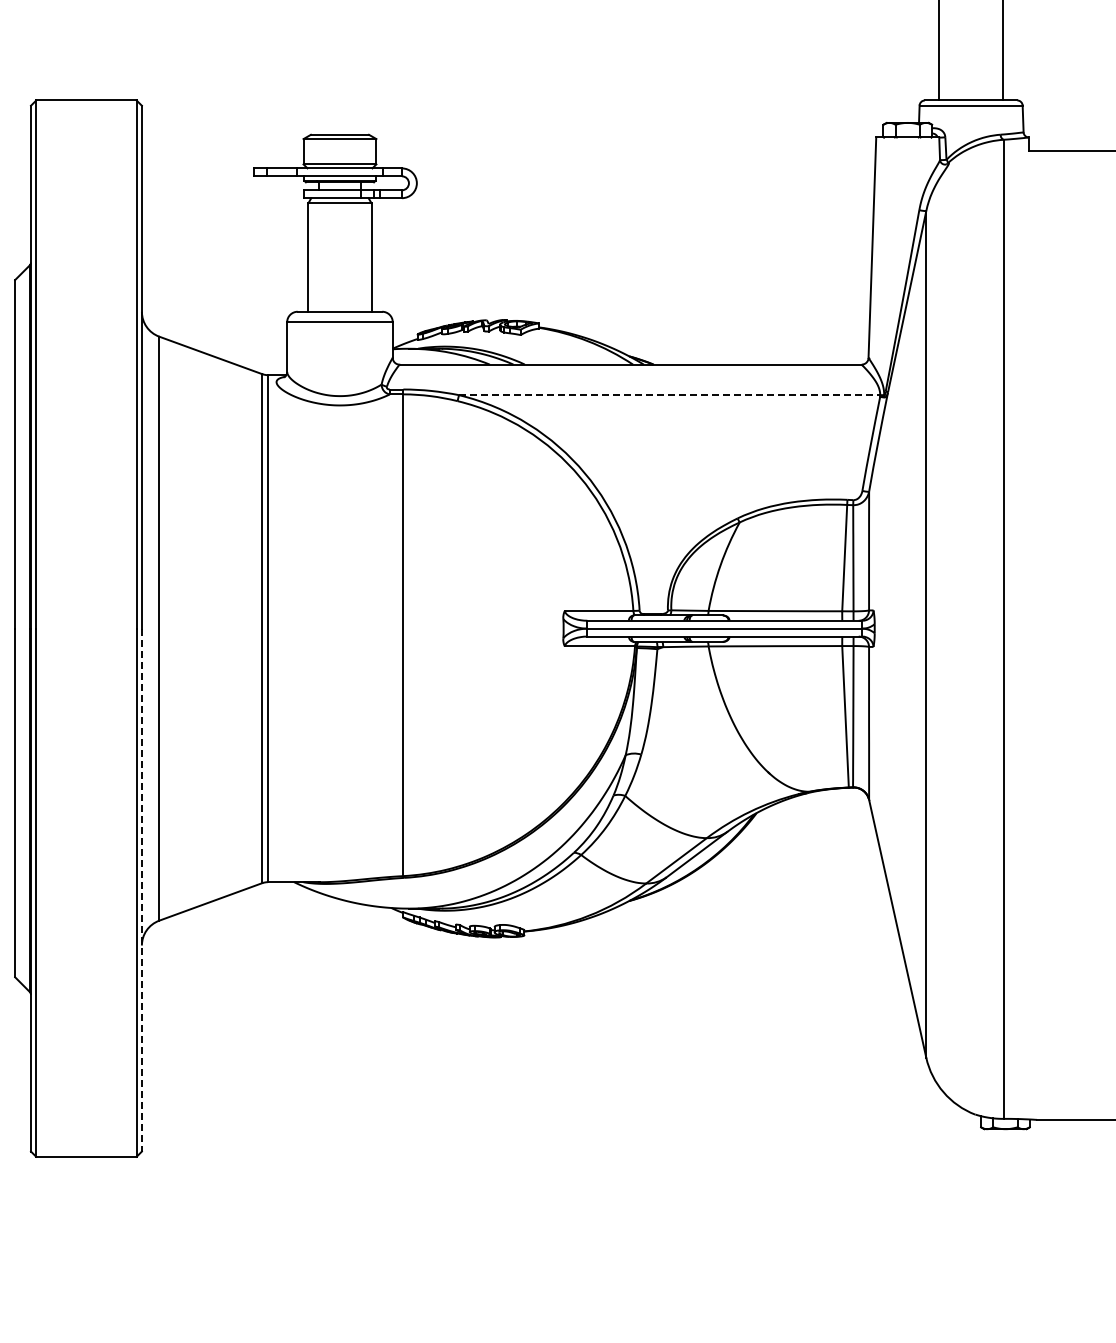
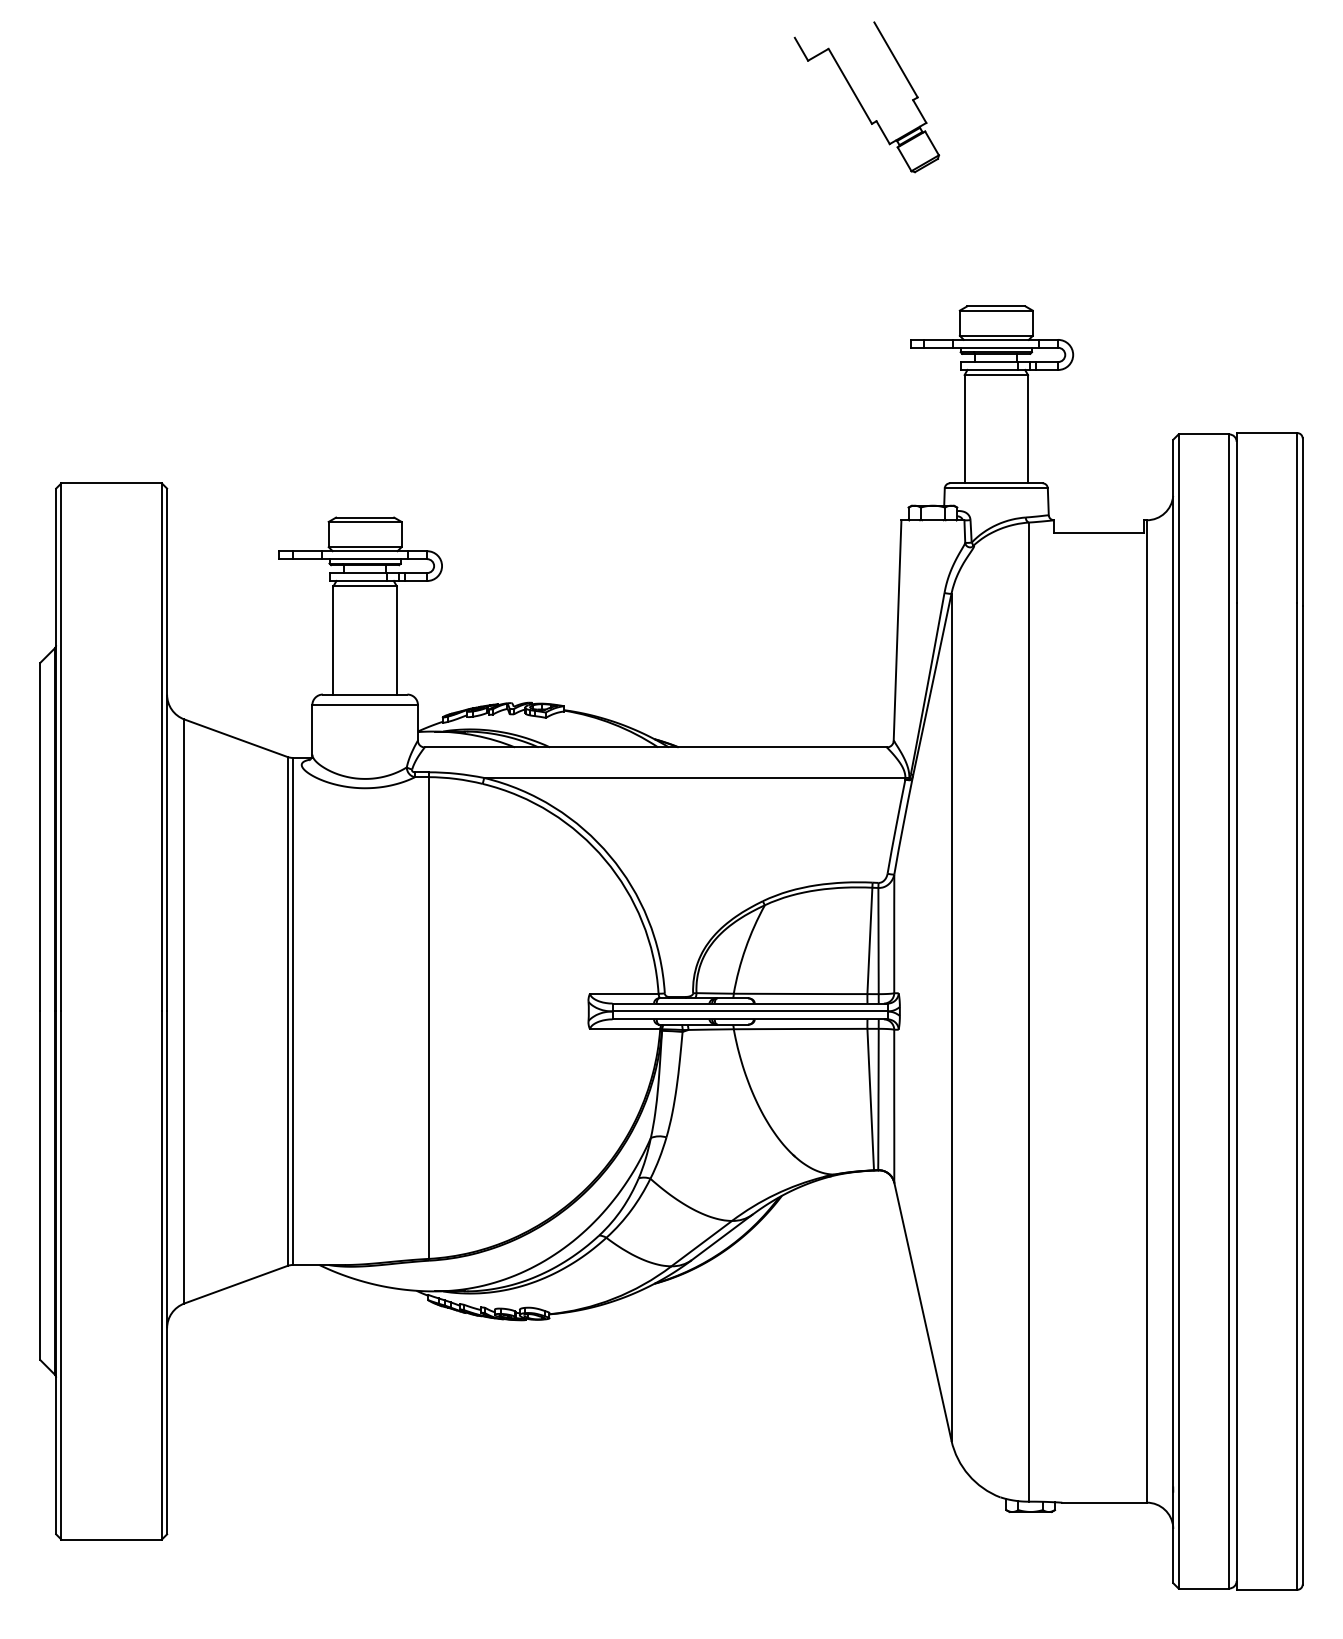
line: (669, 394) -> (694, 777), dashed -> solid
line: (142, 890) -> (167, 1273), dashed -> solid

